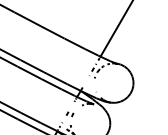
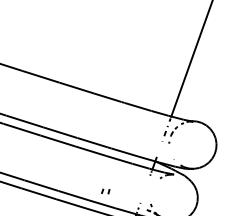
part: (69, 114) -> (105, 191), moved

